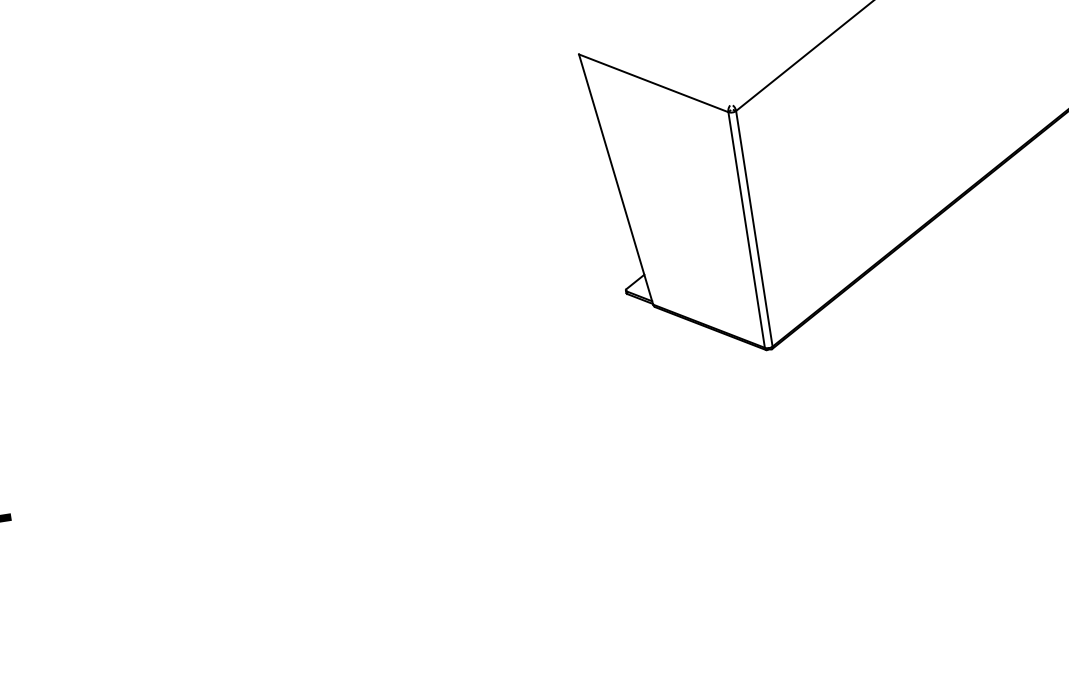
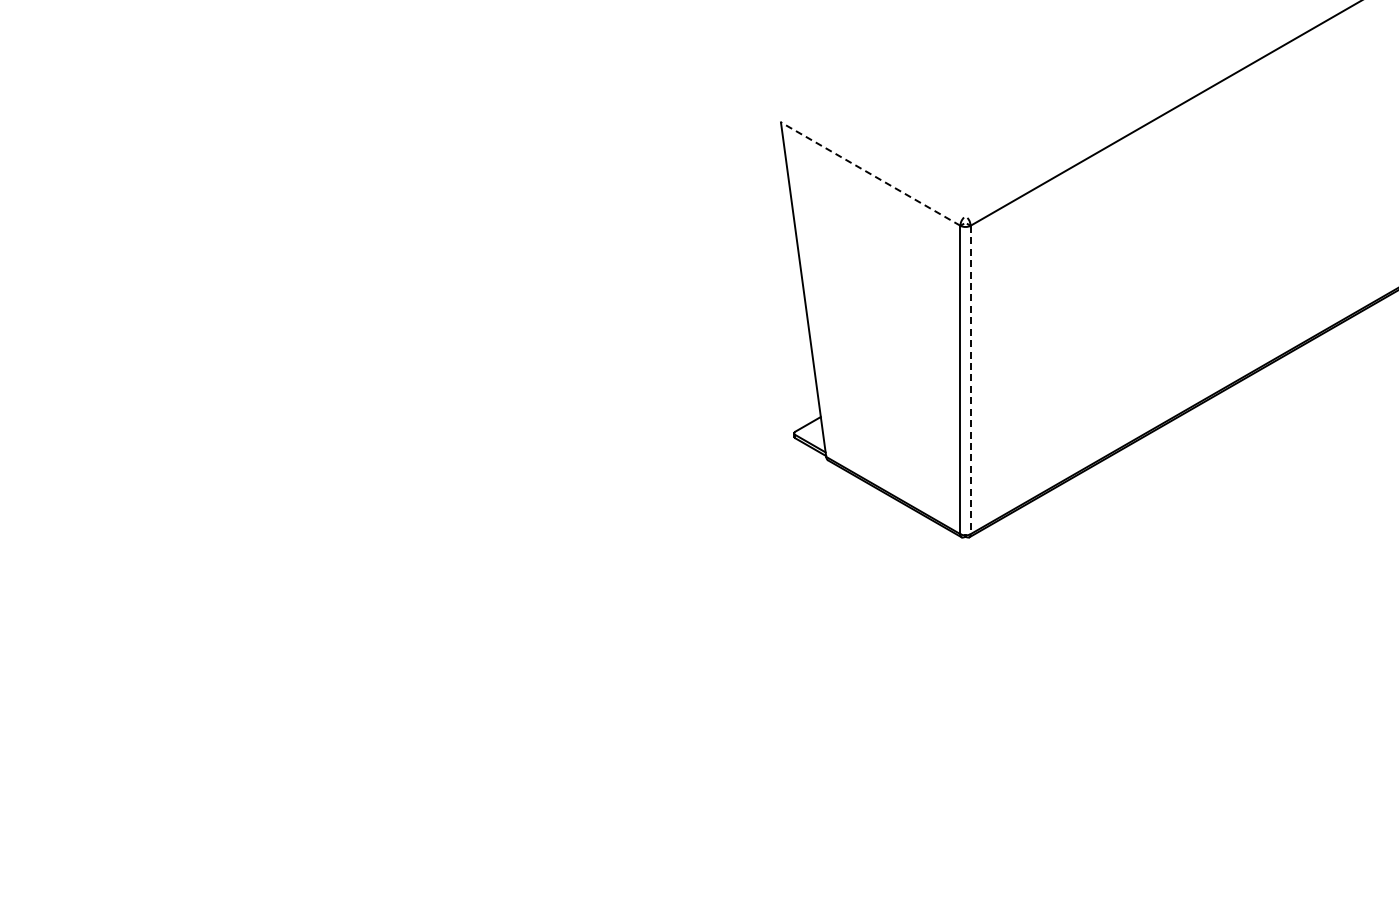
line: (653, 83) -> (870, 174), solid -> dashed
line: (754, 229) -> (970, 380), solid -> dashed

